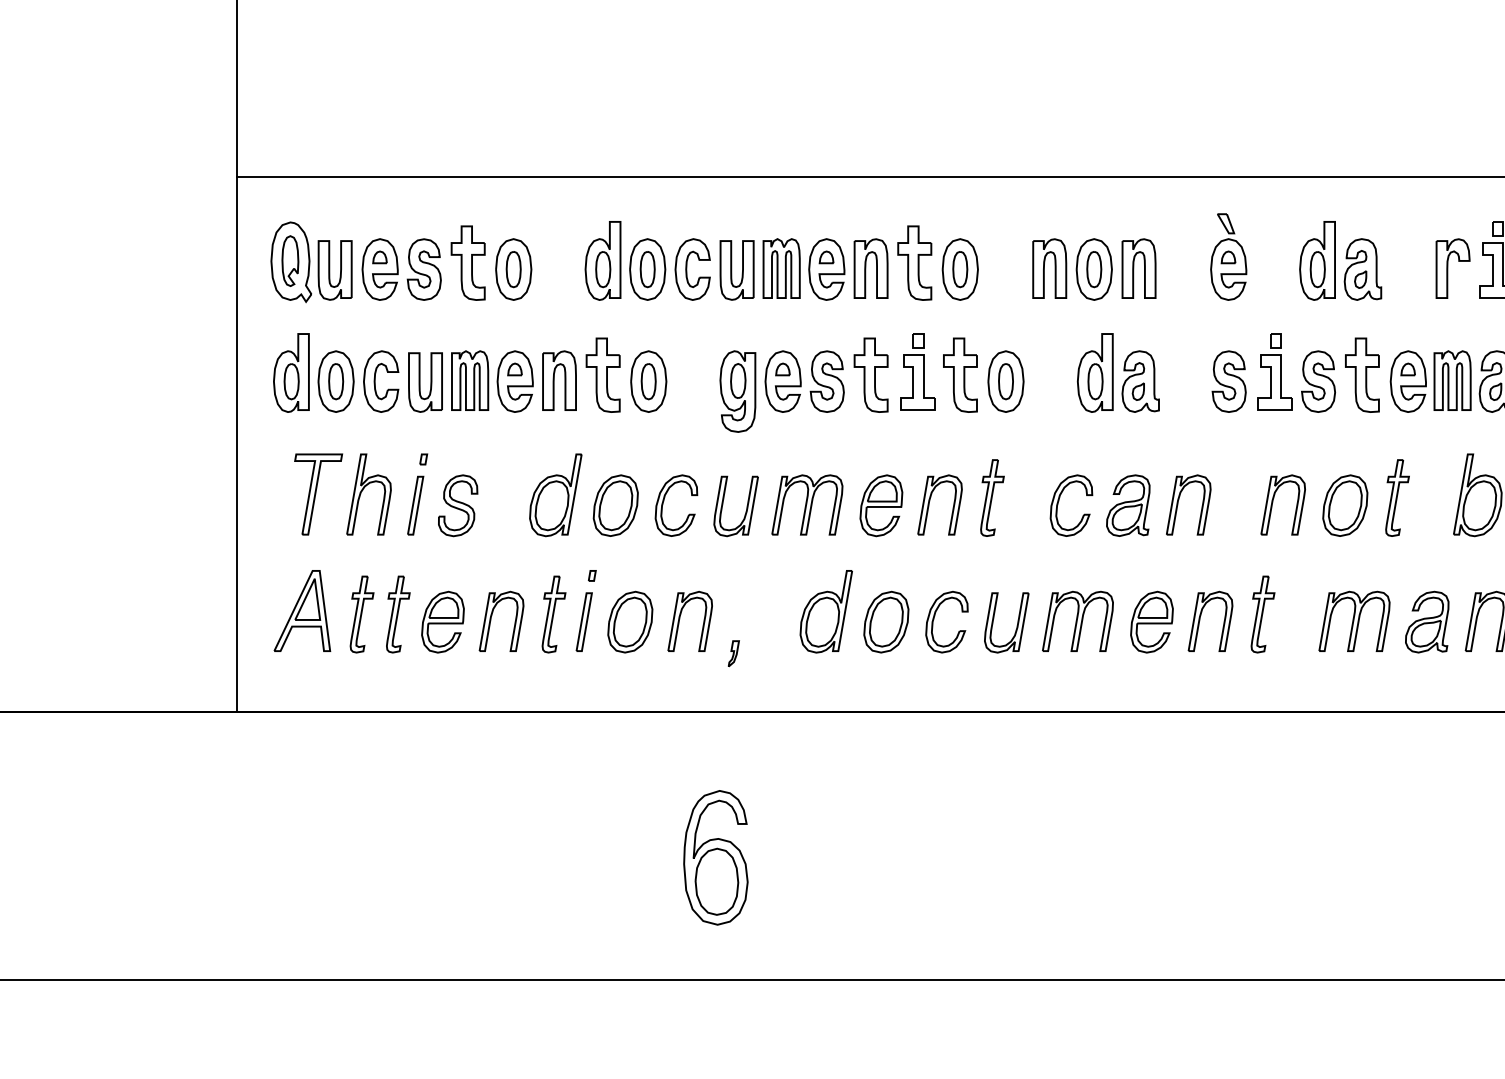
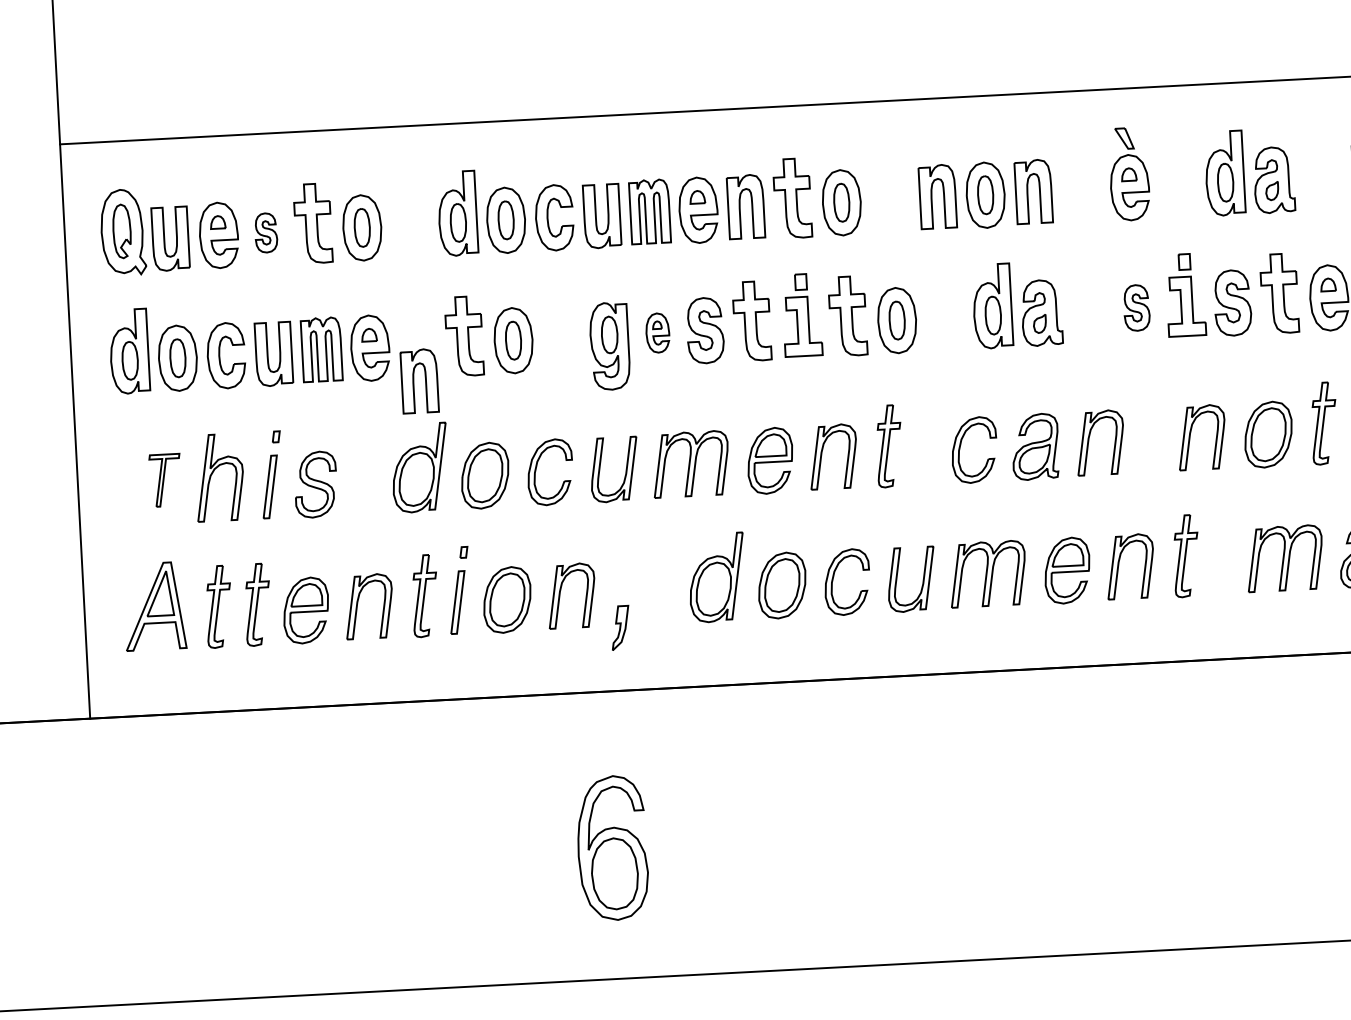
part: (423, 269) -> (265, 232), size x0.6
part: (559, 380) -> (419, 380), moved
part: (782, 381) -> (657, 332), size x0.6
part: (1228, 381) -> (1136, 307), size x0.7
part: (318, 494) -> (165, 480), size x0.6
part: (733, 653) -> (619, 627), size x1.6

